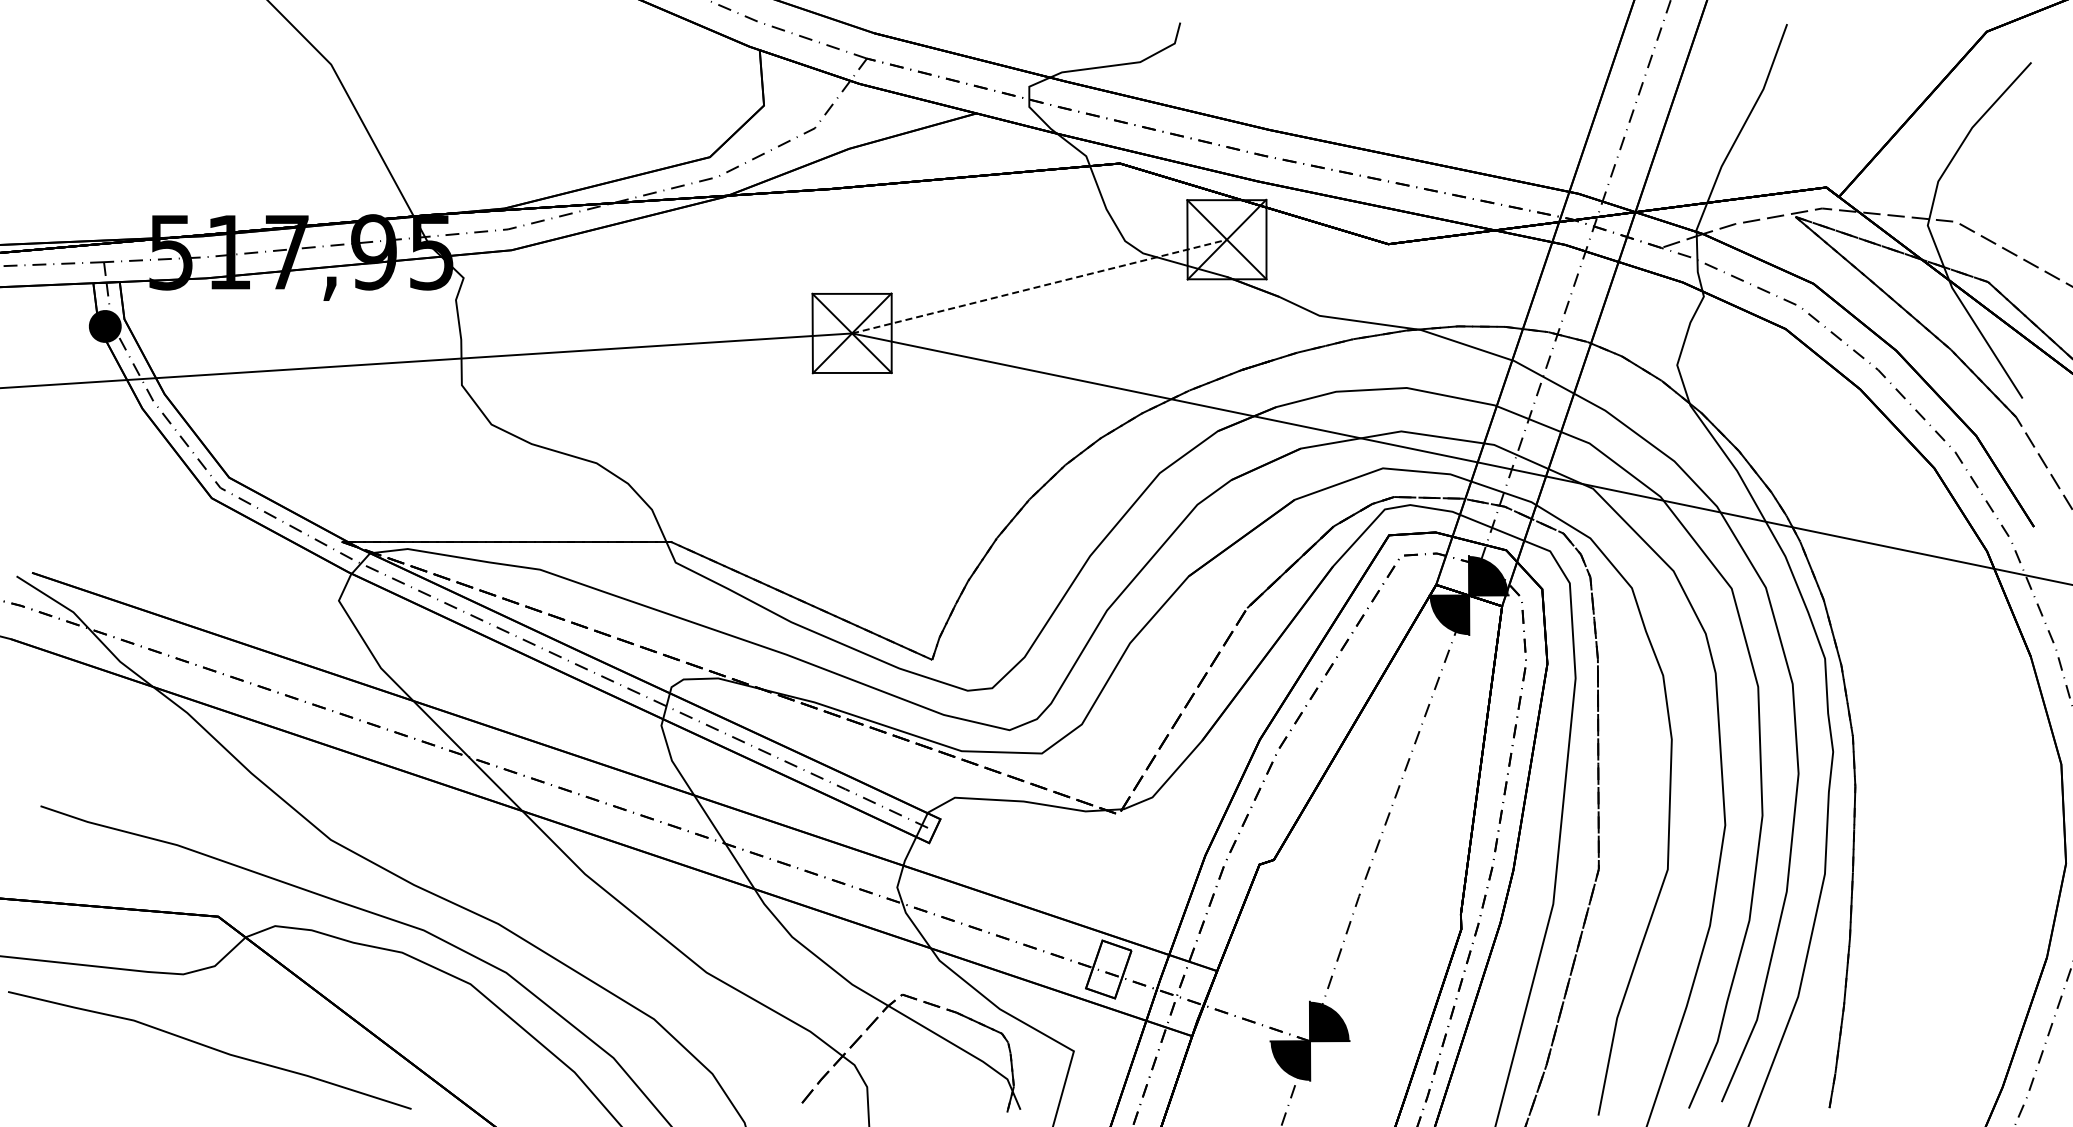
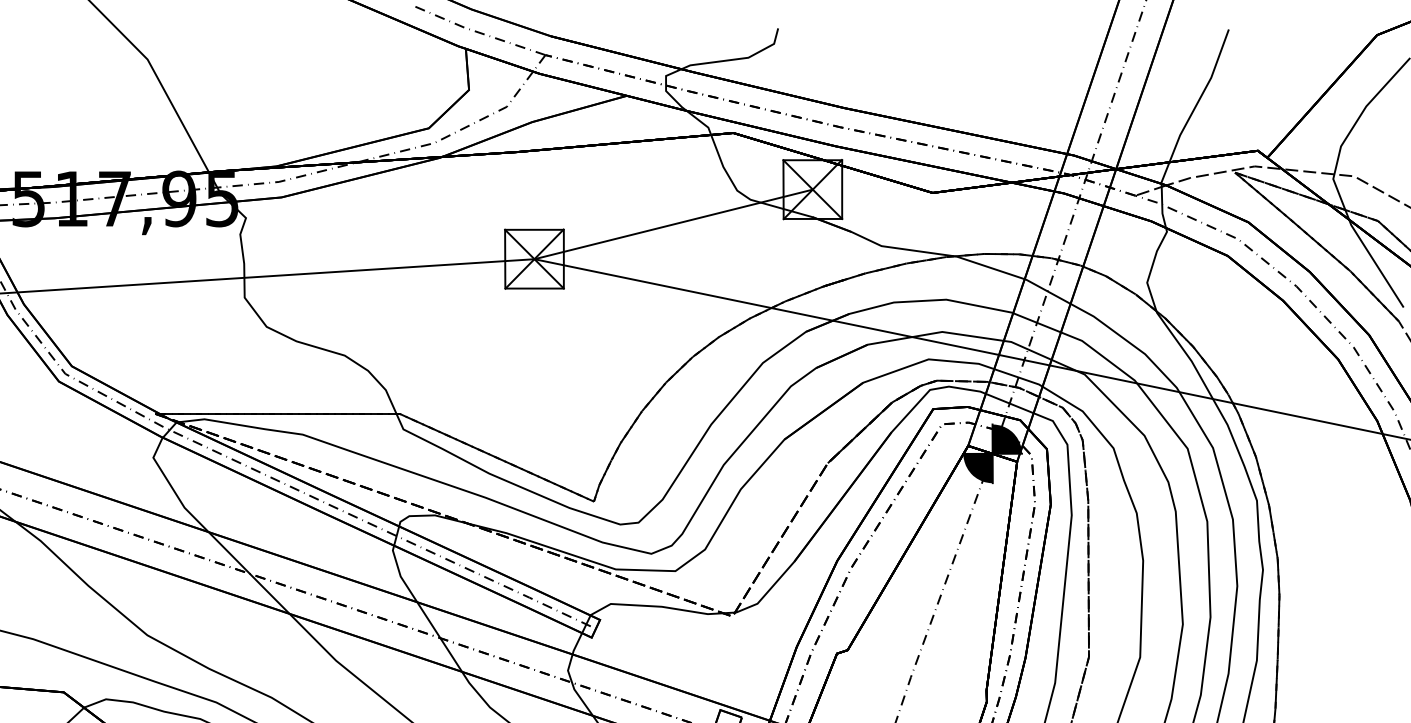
line: (1040, 286) -> (674, 224), dashed -> solid

